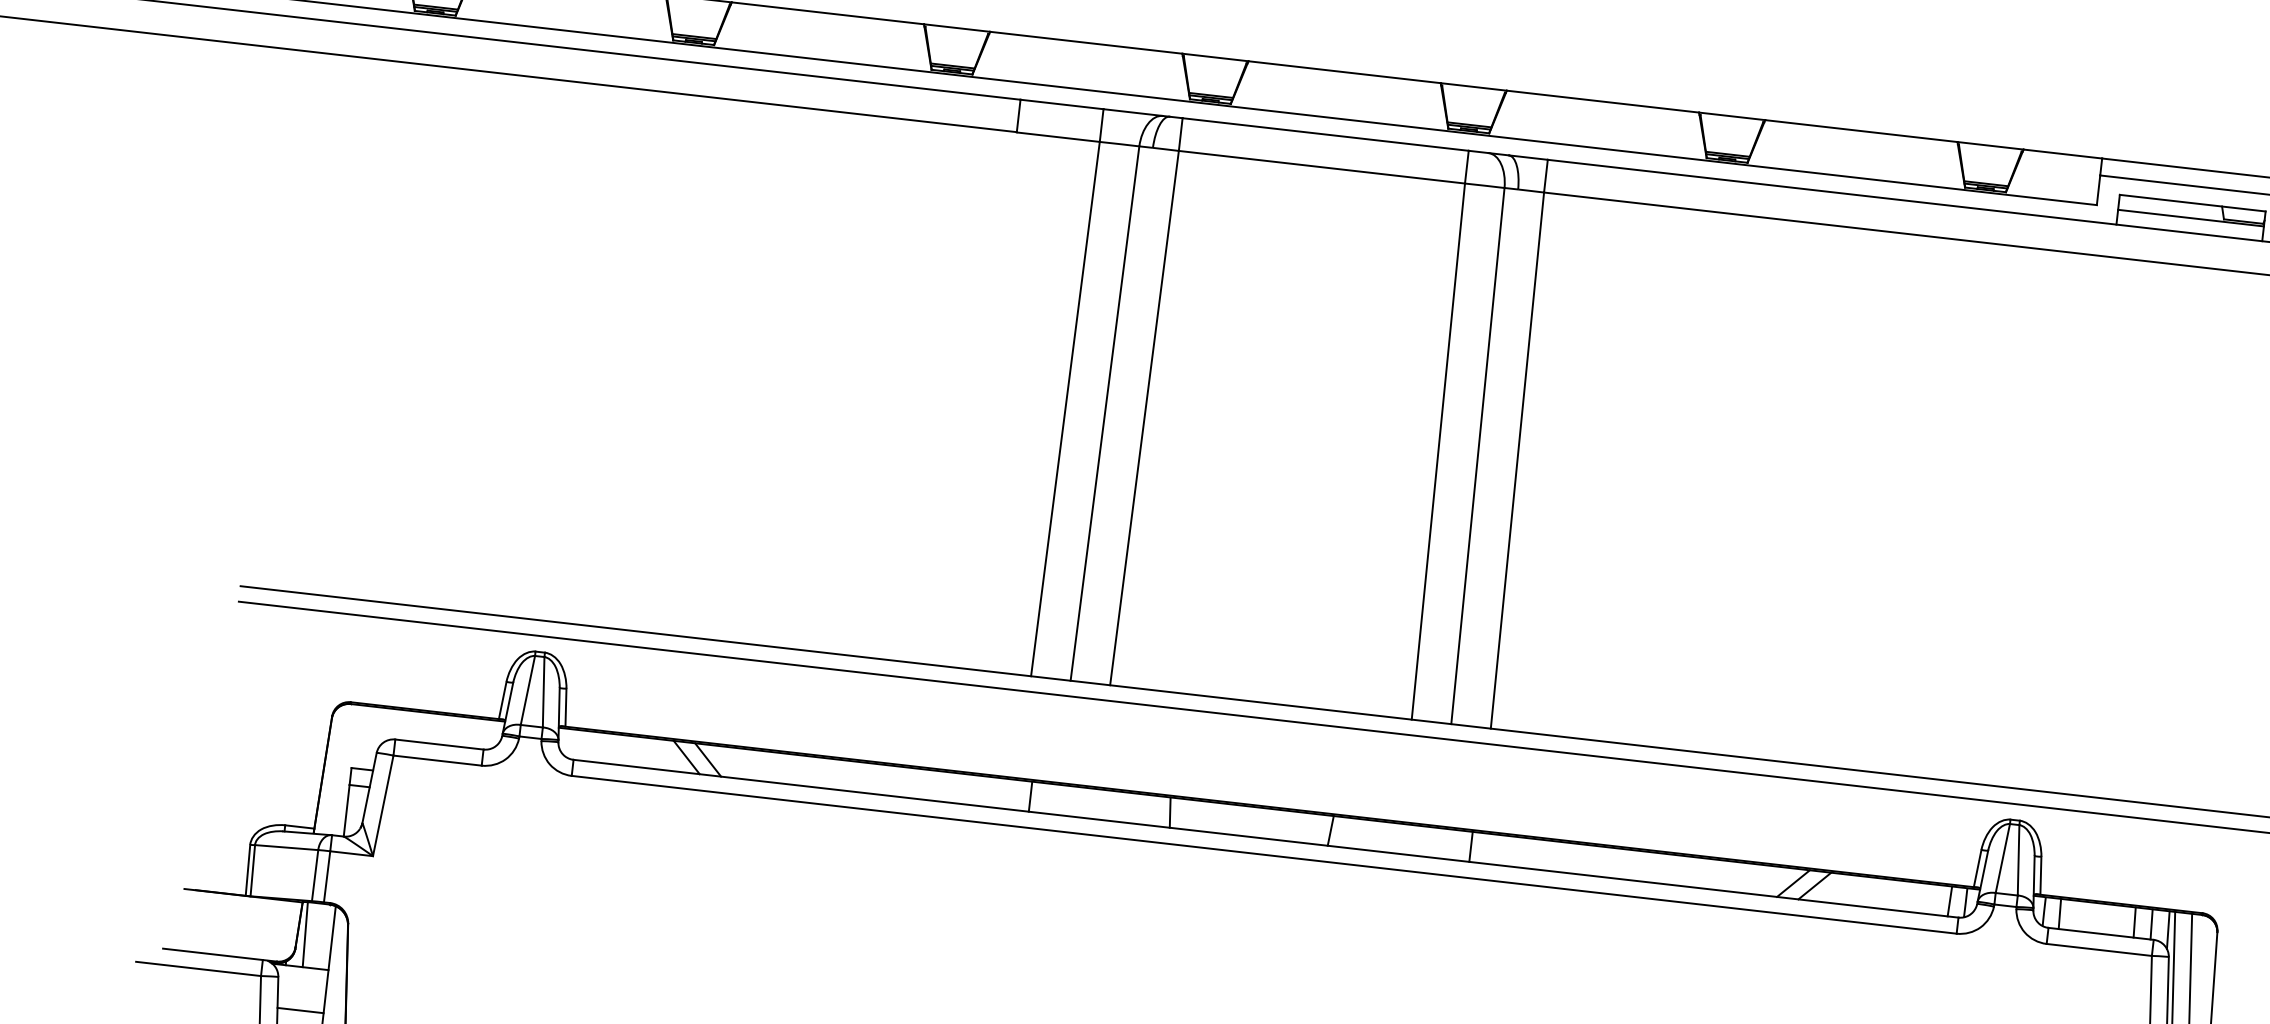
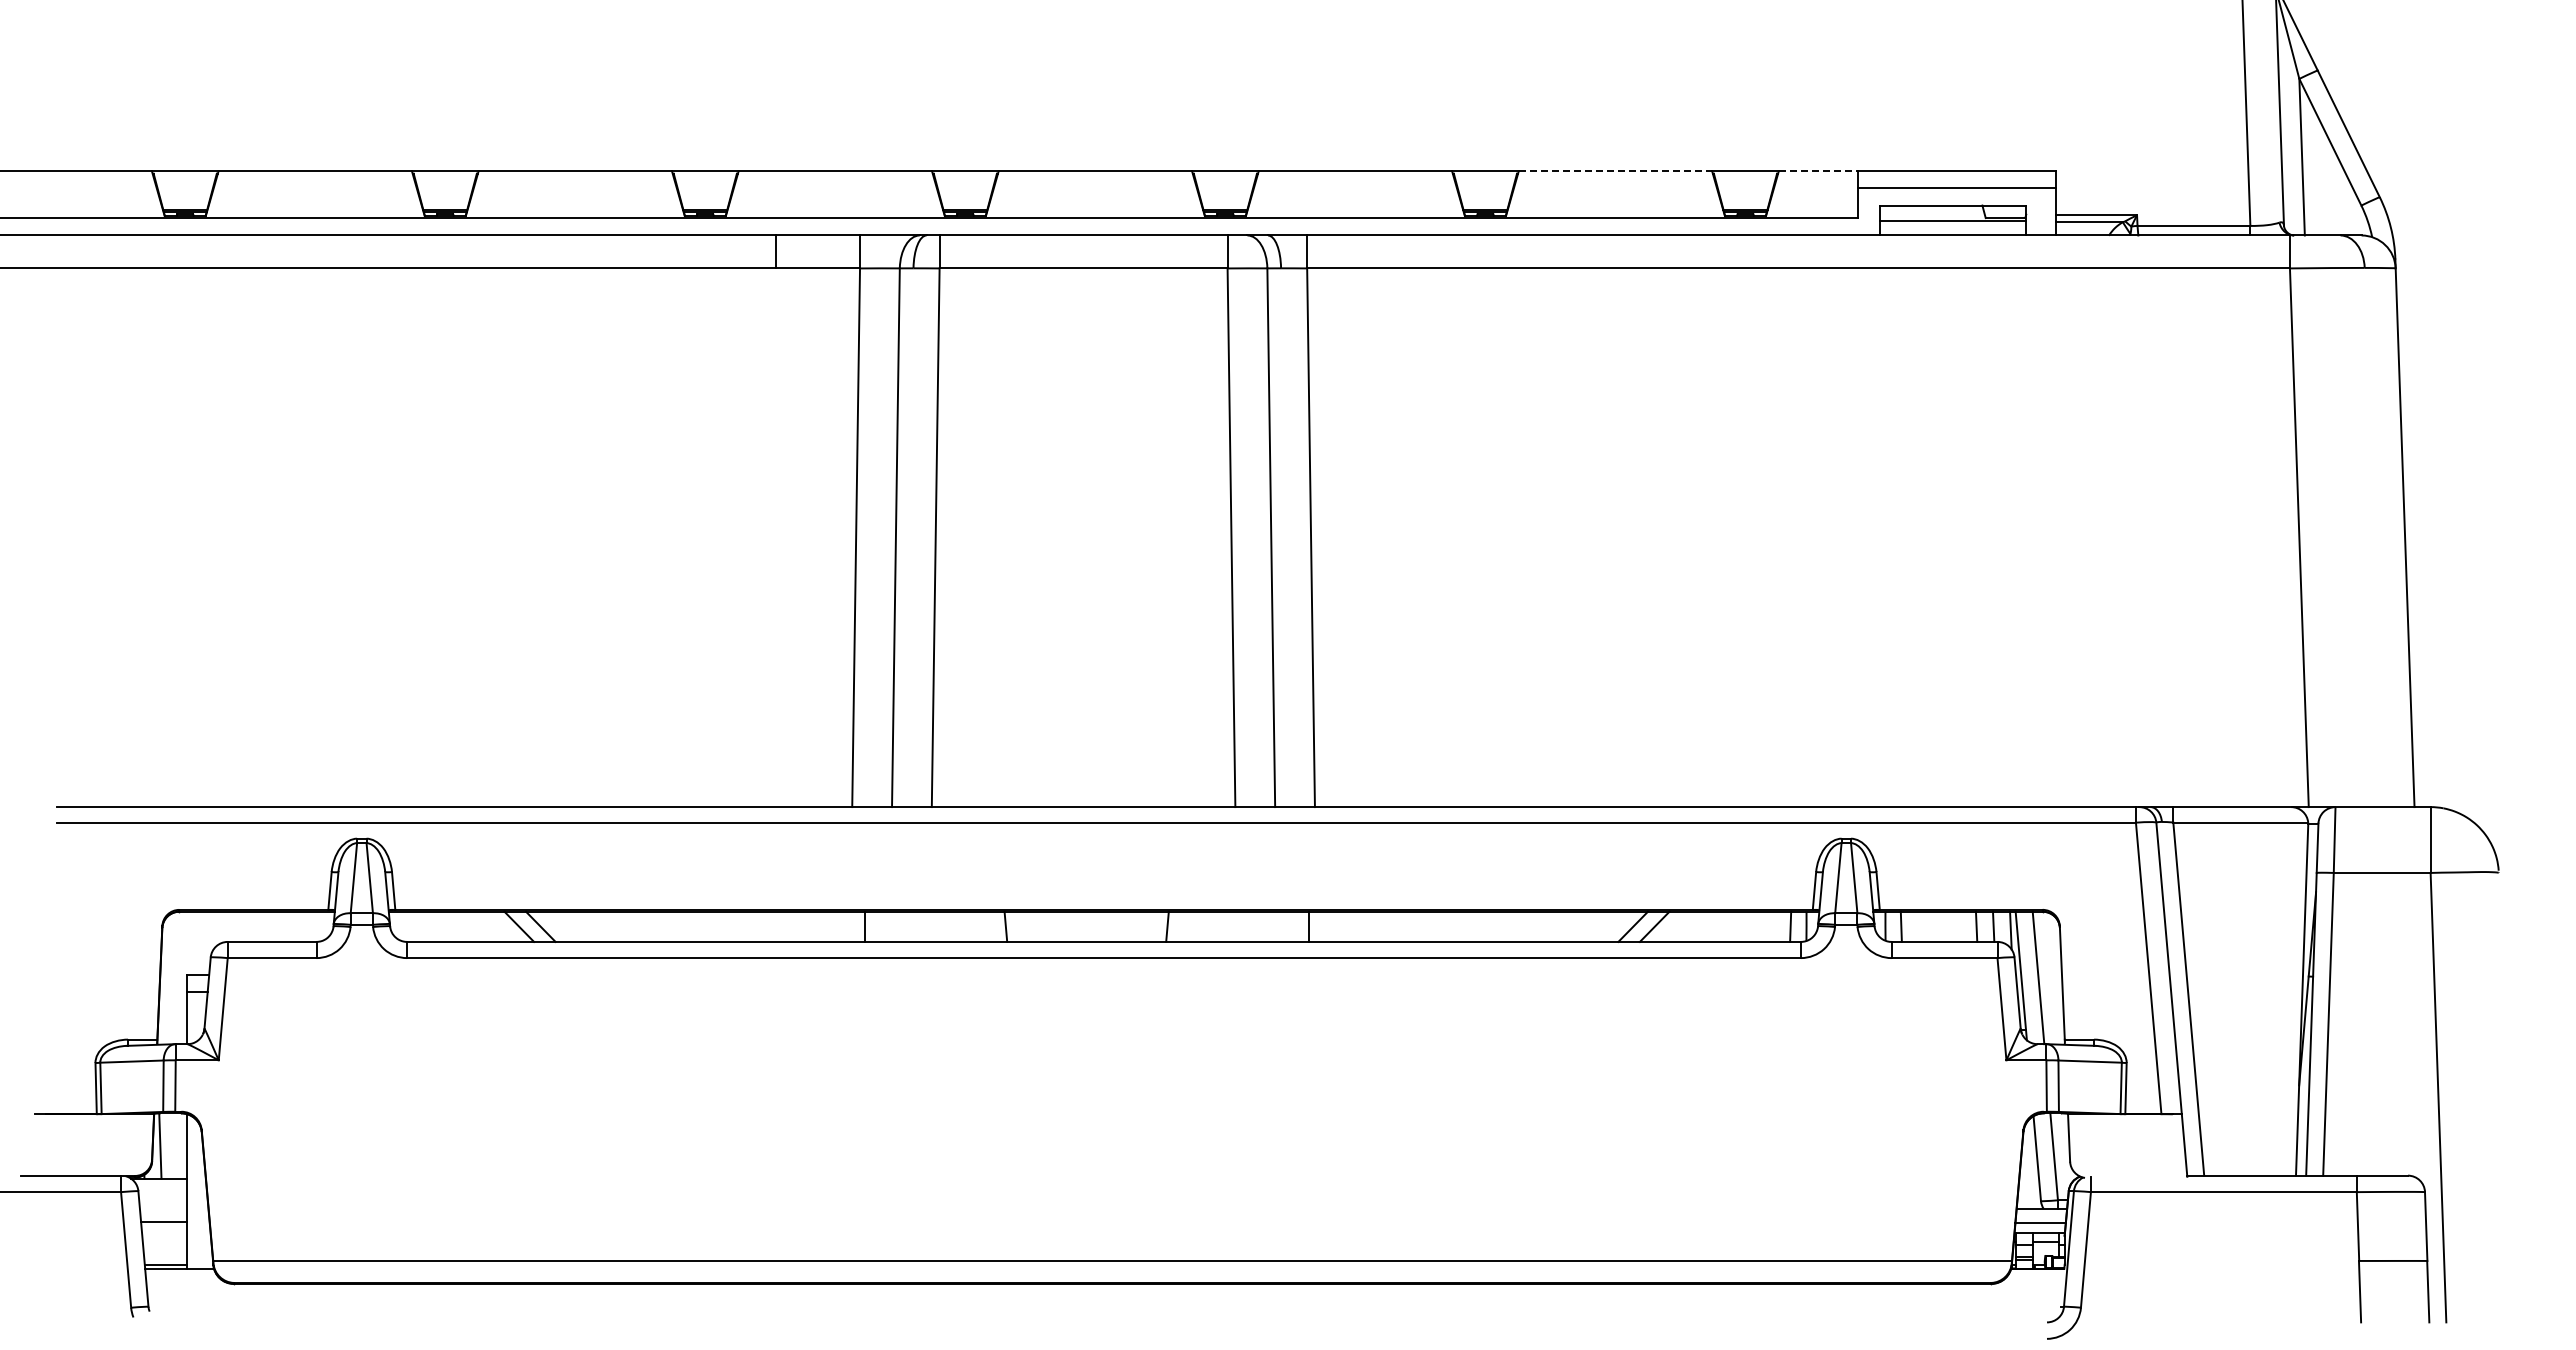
line: (1861, 131) -> (1615, 171), solid -> dashed
line: (2063, 154) -> (1818, 171), solid -> dashed

